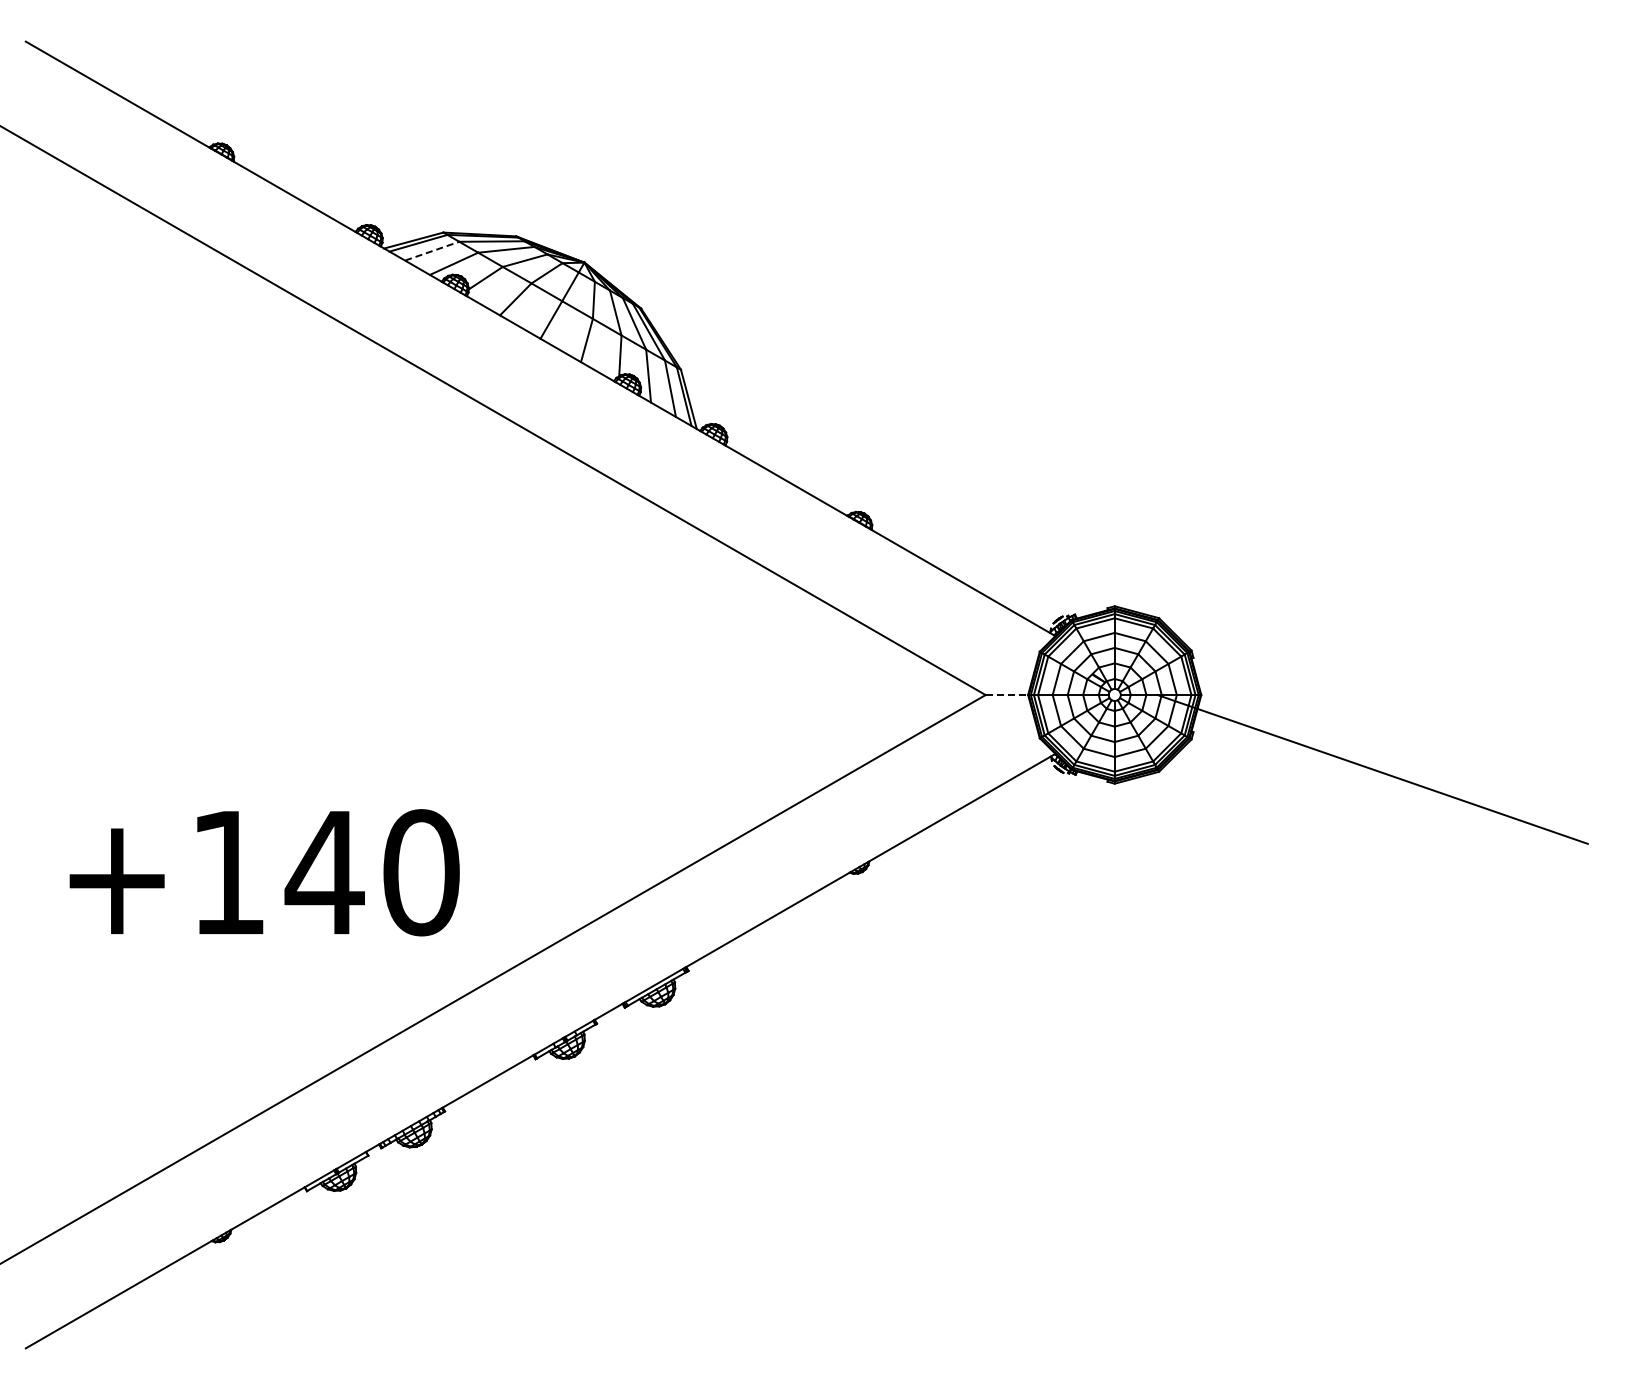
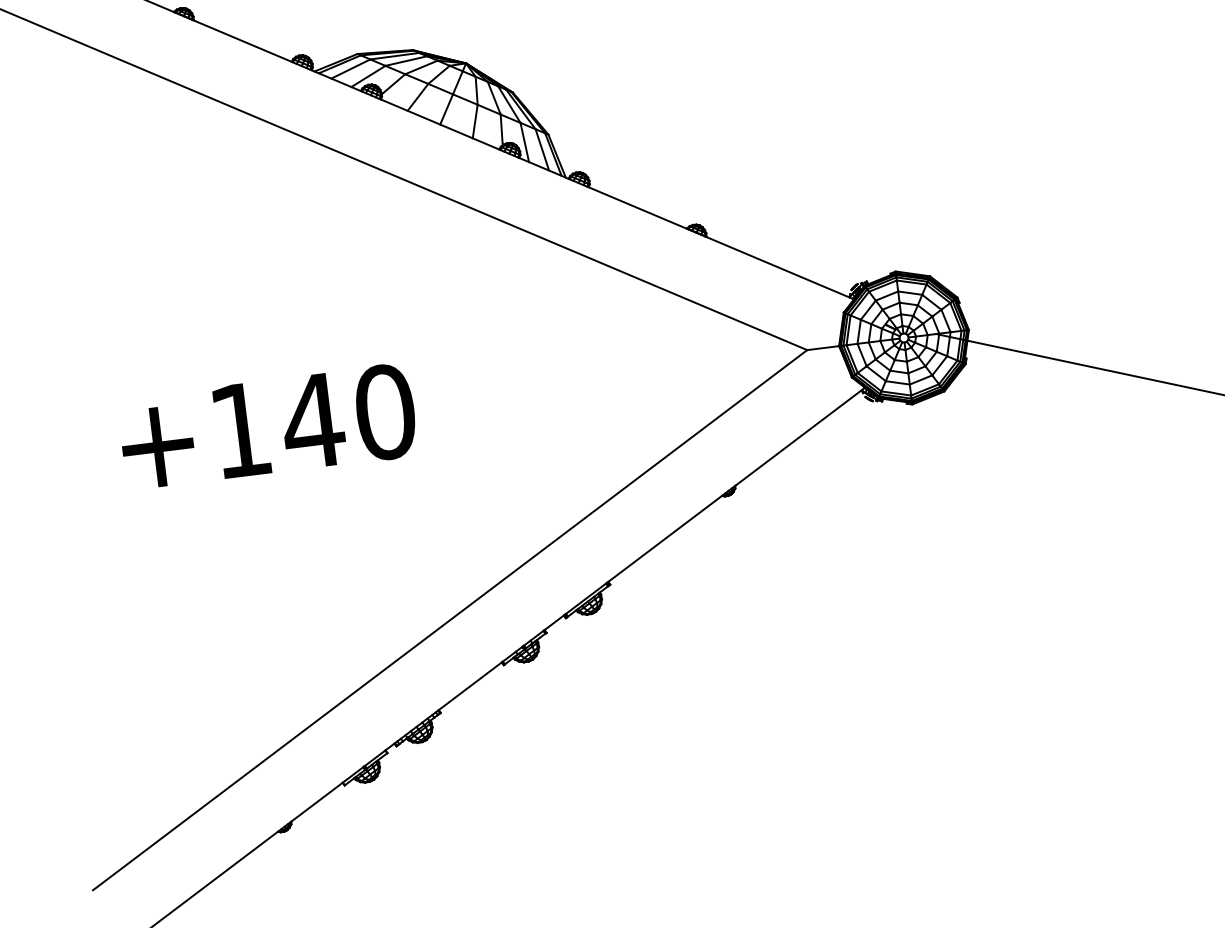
line: (432, 251) -> (351, 69), dashed -> solid
line: (1007, 695) -> (823, 348), dashed -> solid
text: (264, 872) -> (267, 426), moved

